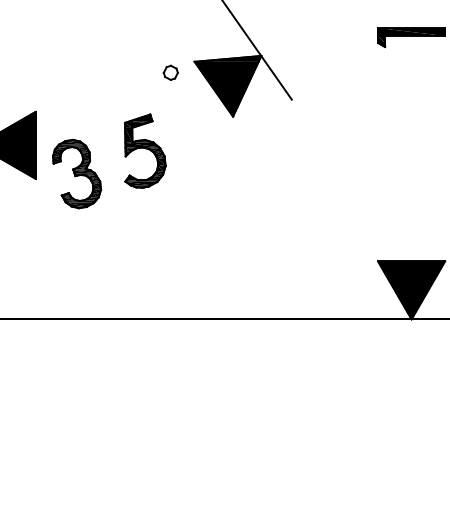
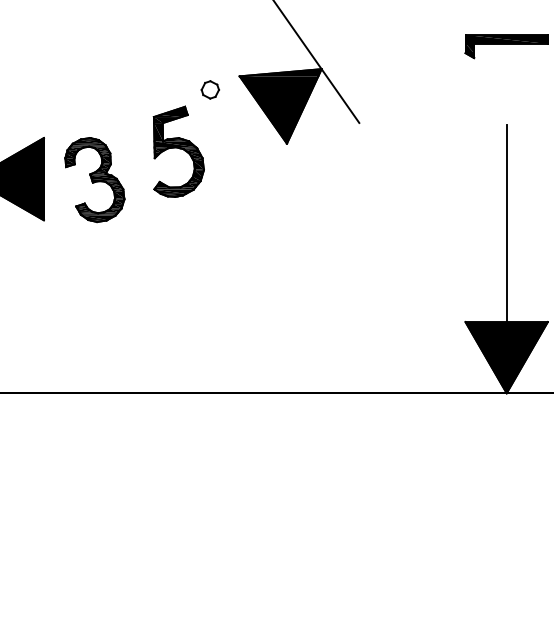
part: (124, 156) -> (153, 158), moved
line: (411, 181) -> (506, 223), added

